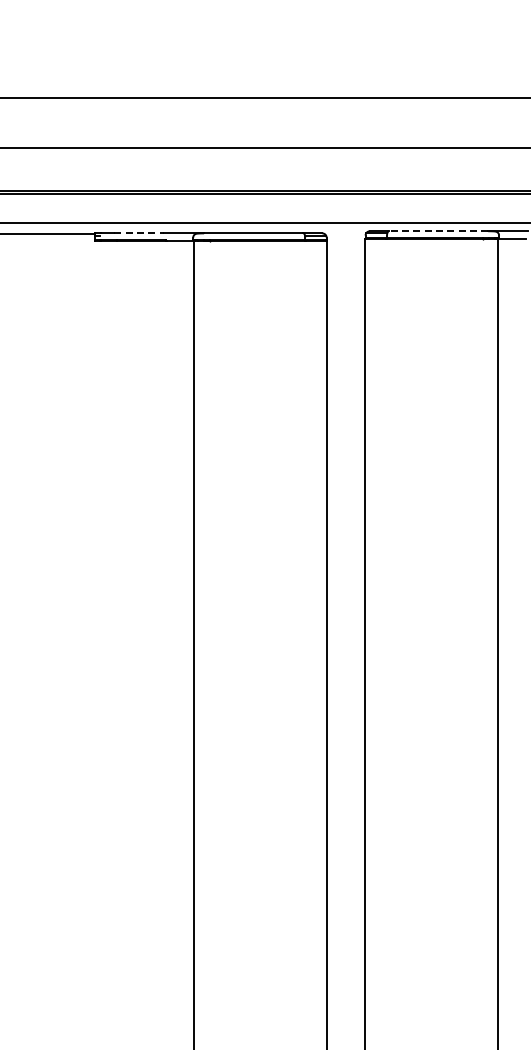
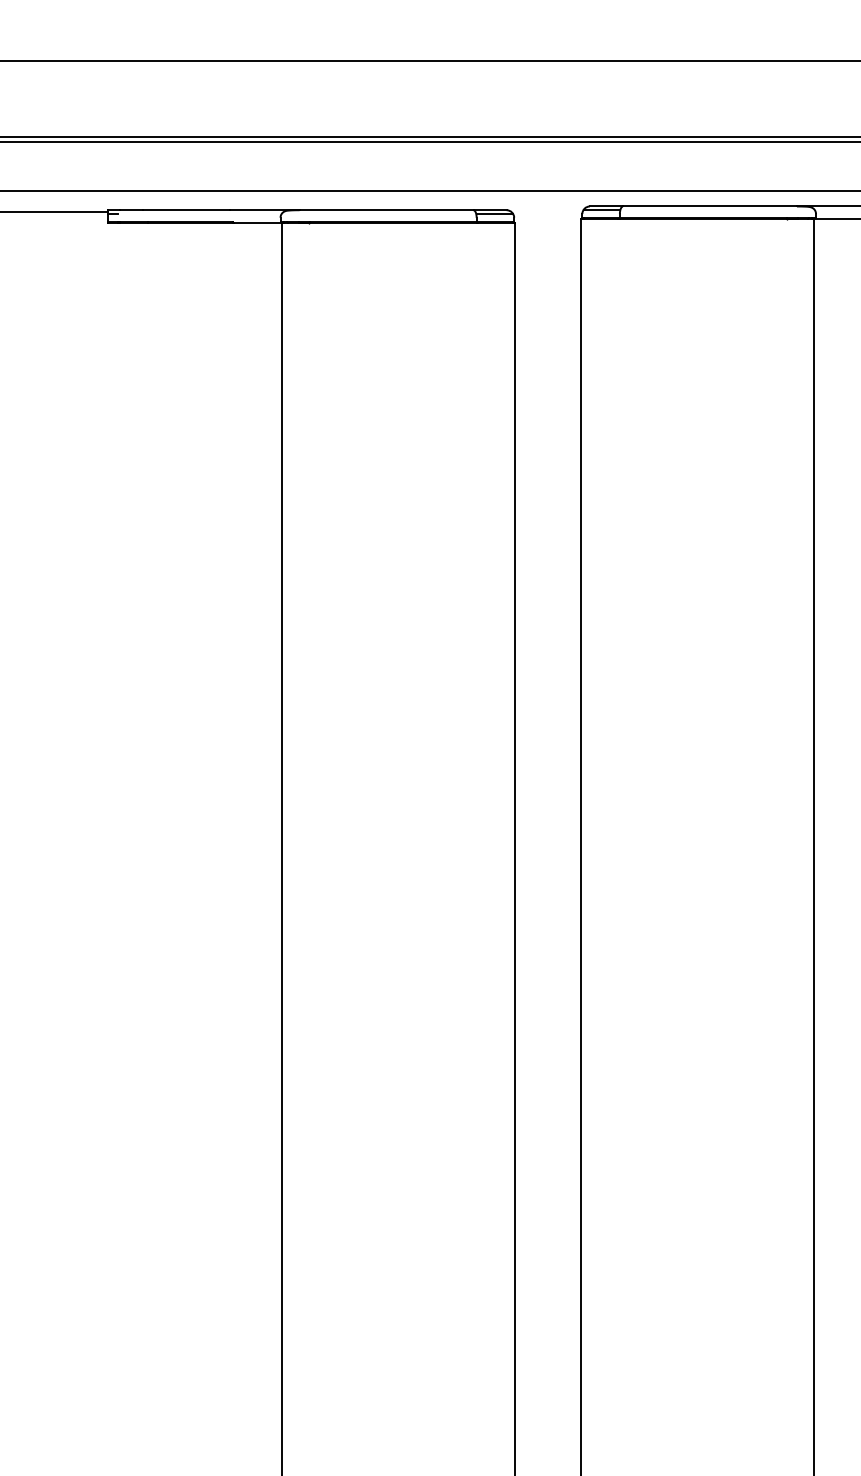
line: (438, 231) -> (709, 206), dashed -> solid
line: (139, 233) -> (186, 210), dashed -> solid

